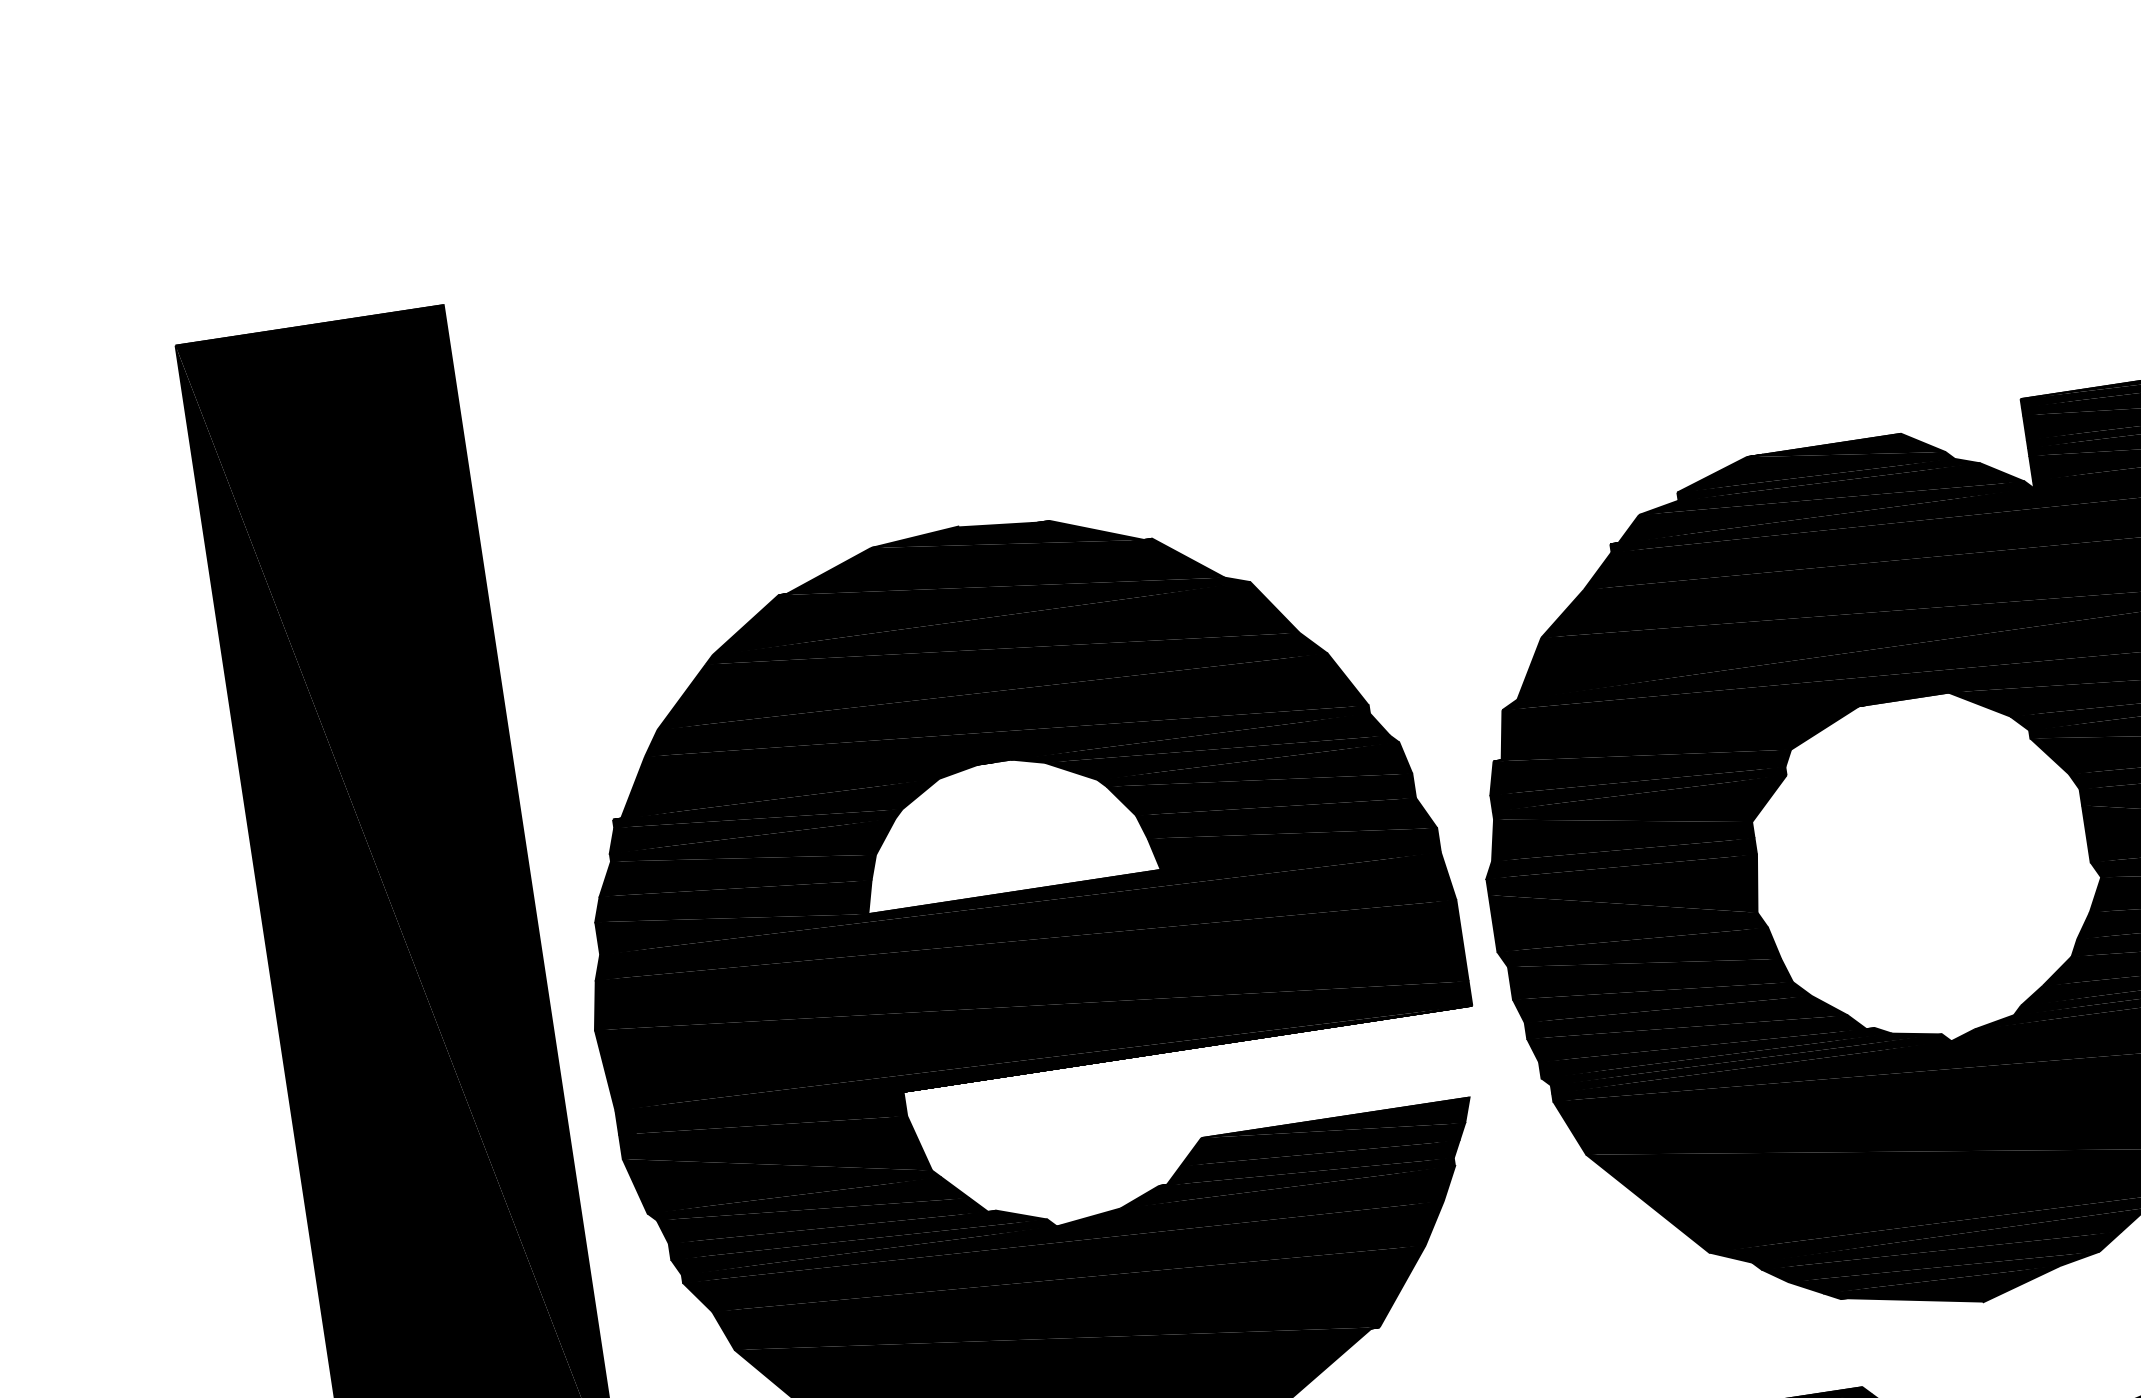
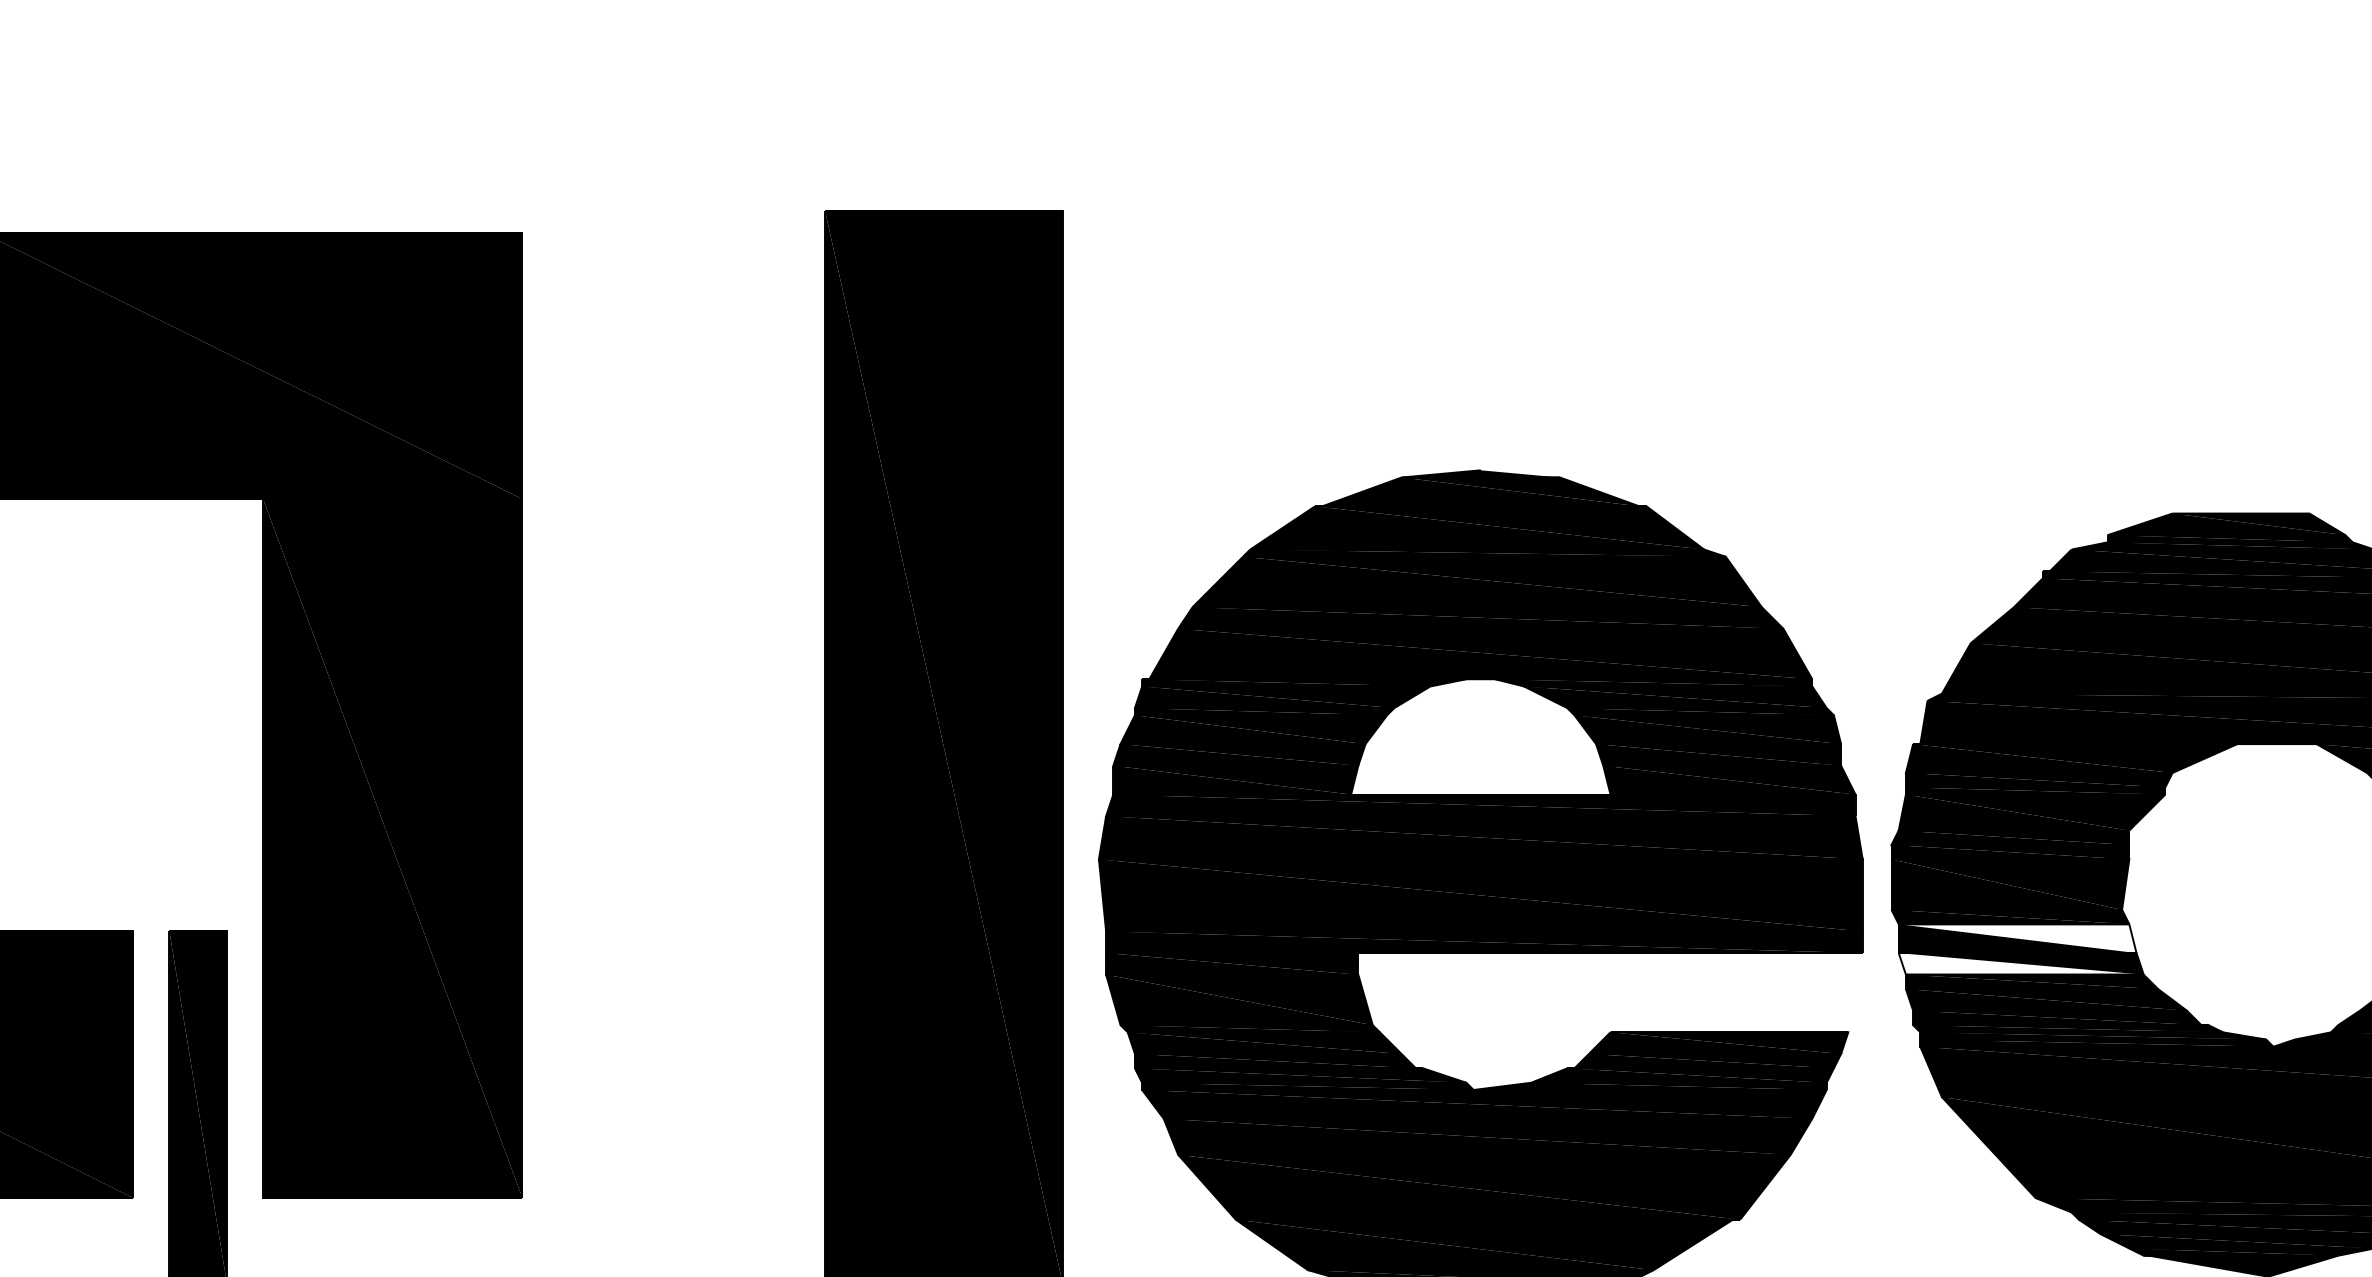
fill: (1644, 962) -> (2017, 938), removed
fill: (1652, 990) -> (2020, 963), removed

